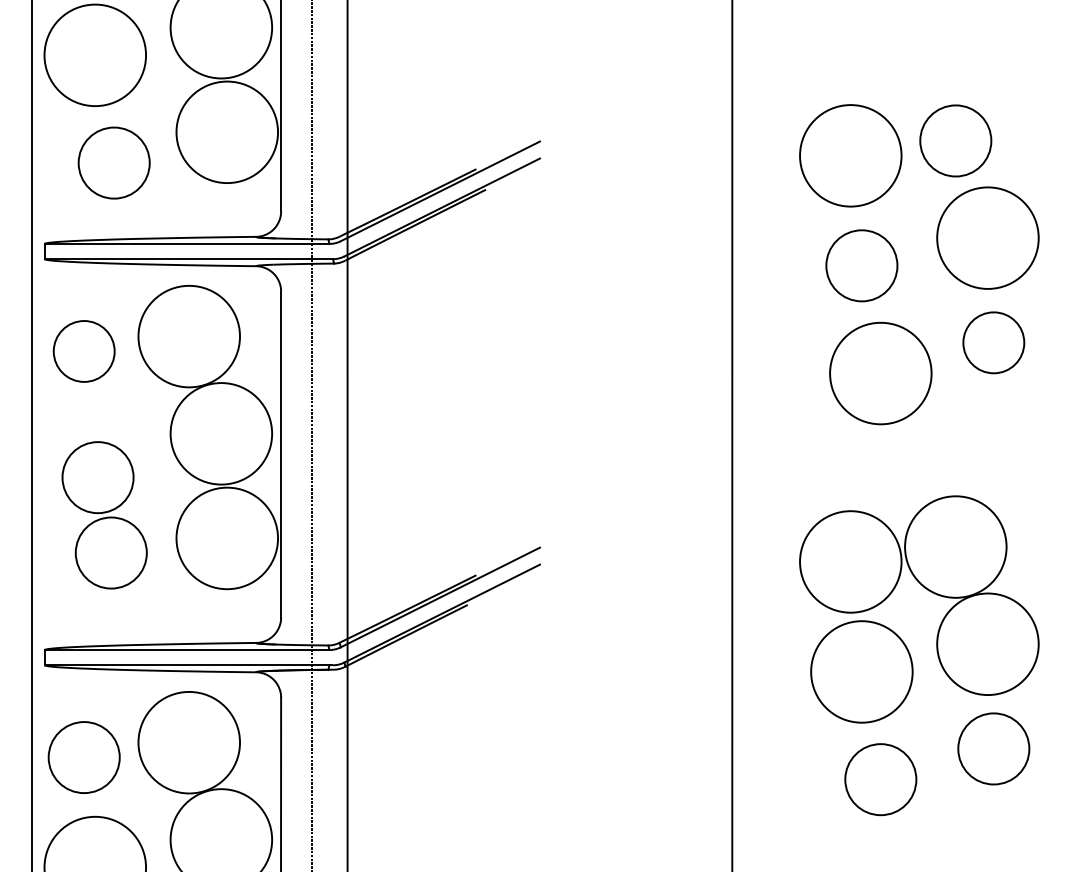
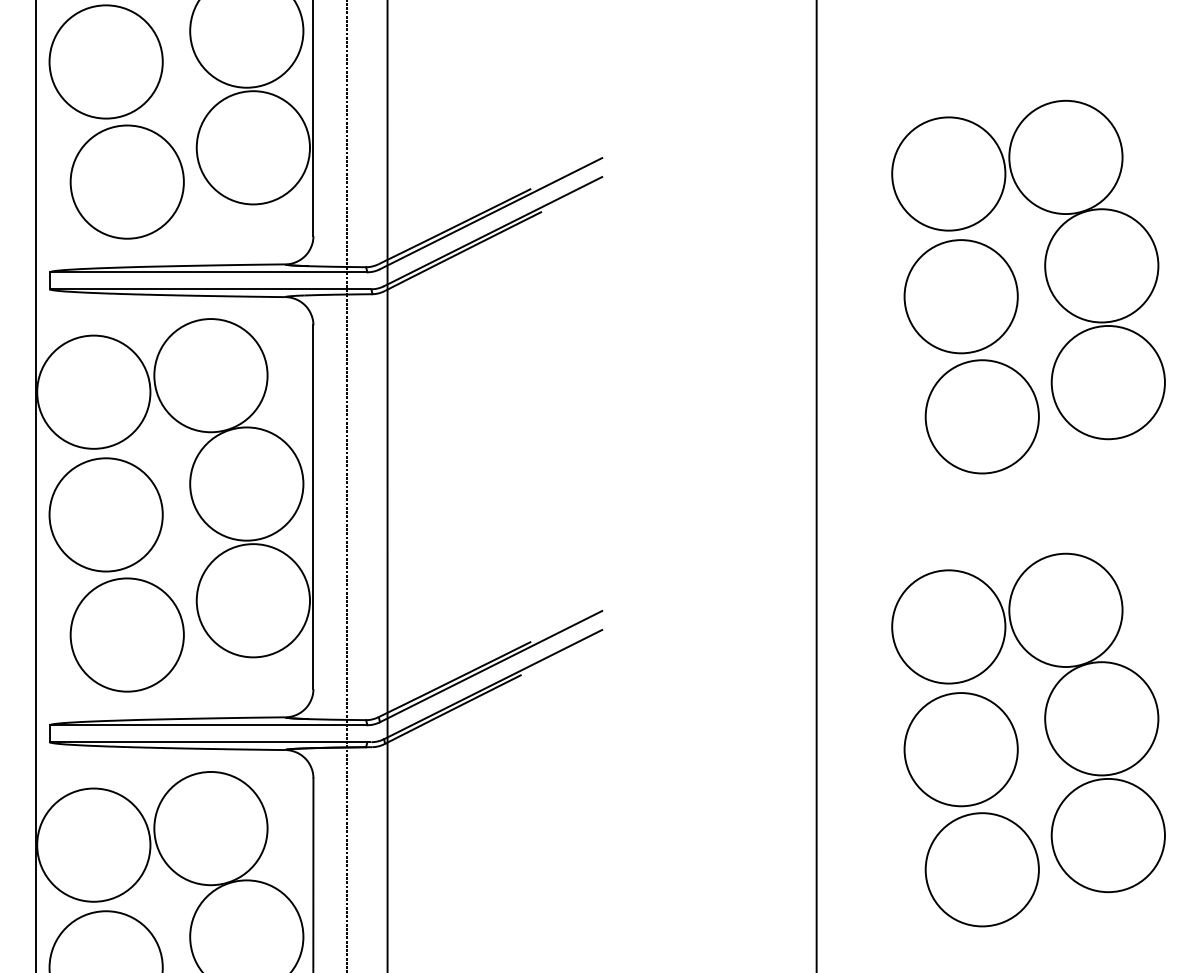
circle: (955, 141) -> (1065, 157), size x1.43
circle: (113, 162) -> (126, 181), size x1.43
circle: (861, 265) -> (960, 296), size x1.43
circle: (993, 342) -> (1107, 382), size x1.67
circle: (83, 350) -> (93, 391), size x1.67
part: (104, 514) -> (116, 574), size x1.43
circle: (993, 748) -> (1107, 835), size x1.43
circle: (83, 756) -> (93, 844), size x1.43
circle: (880, 779) -> (981, 869), size x1.43

